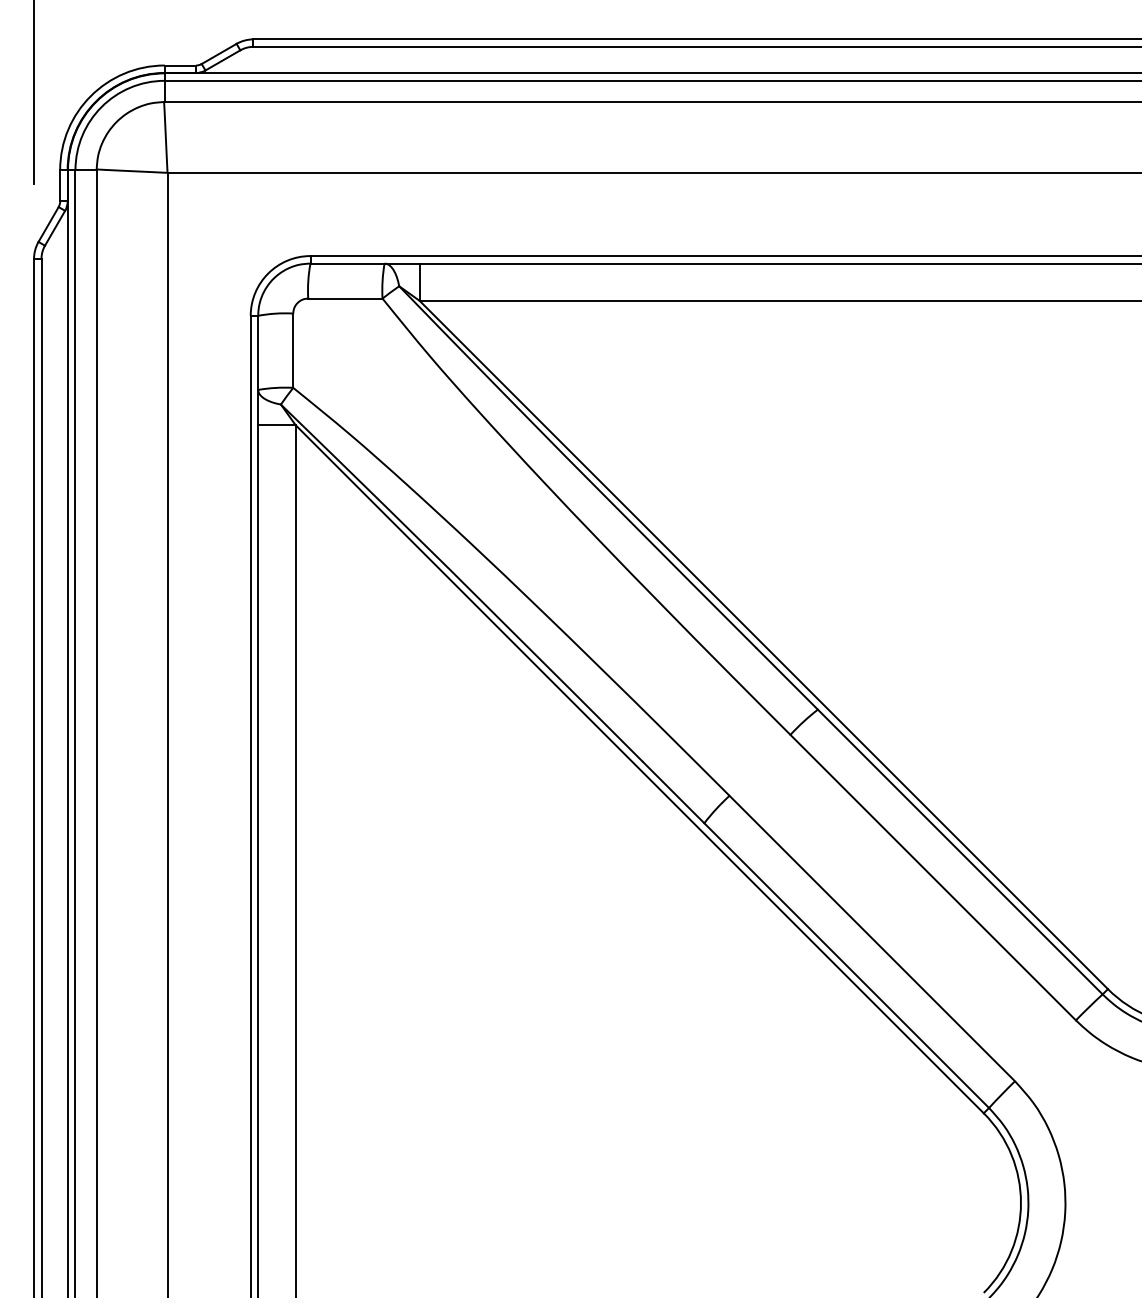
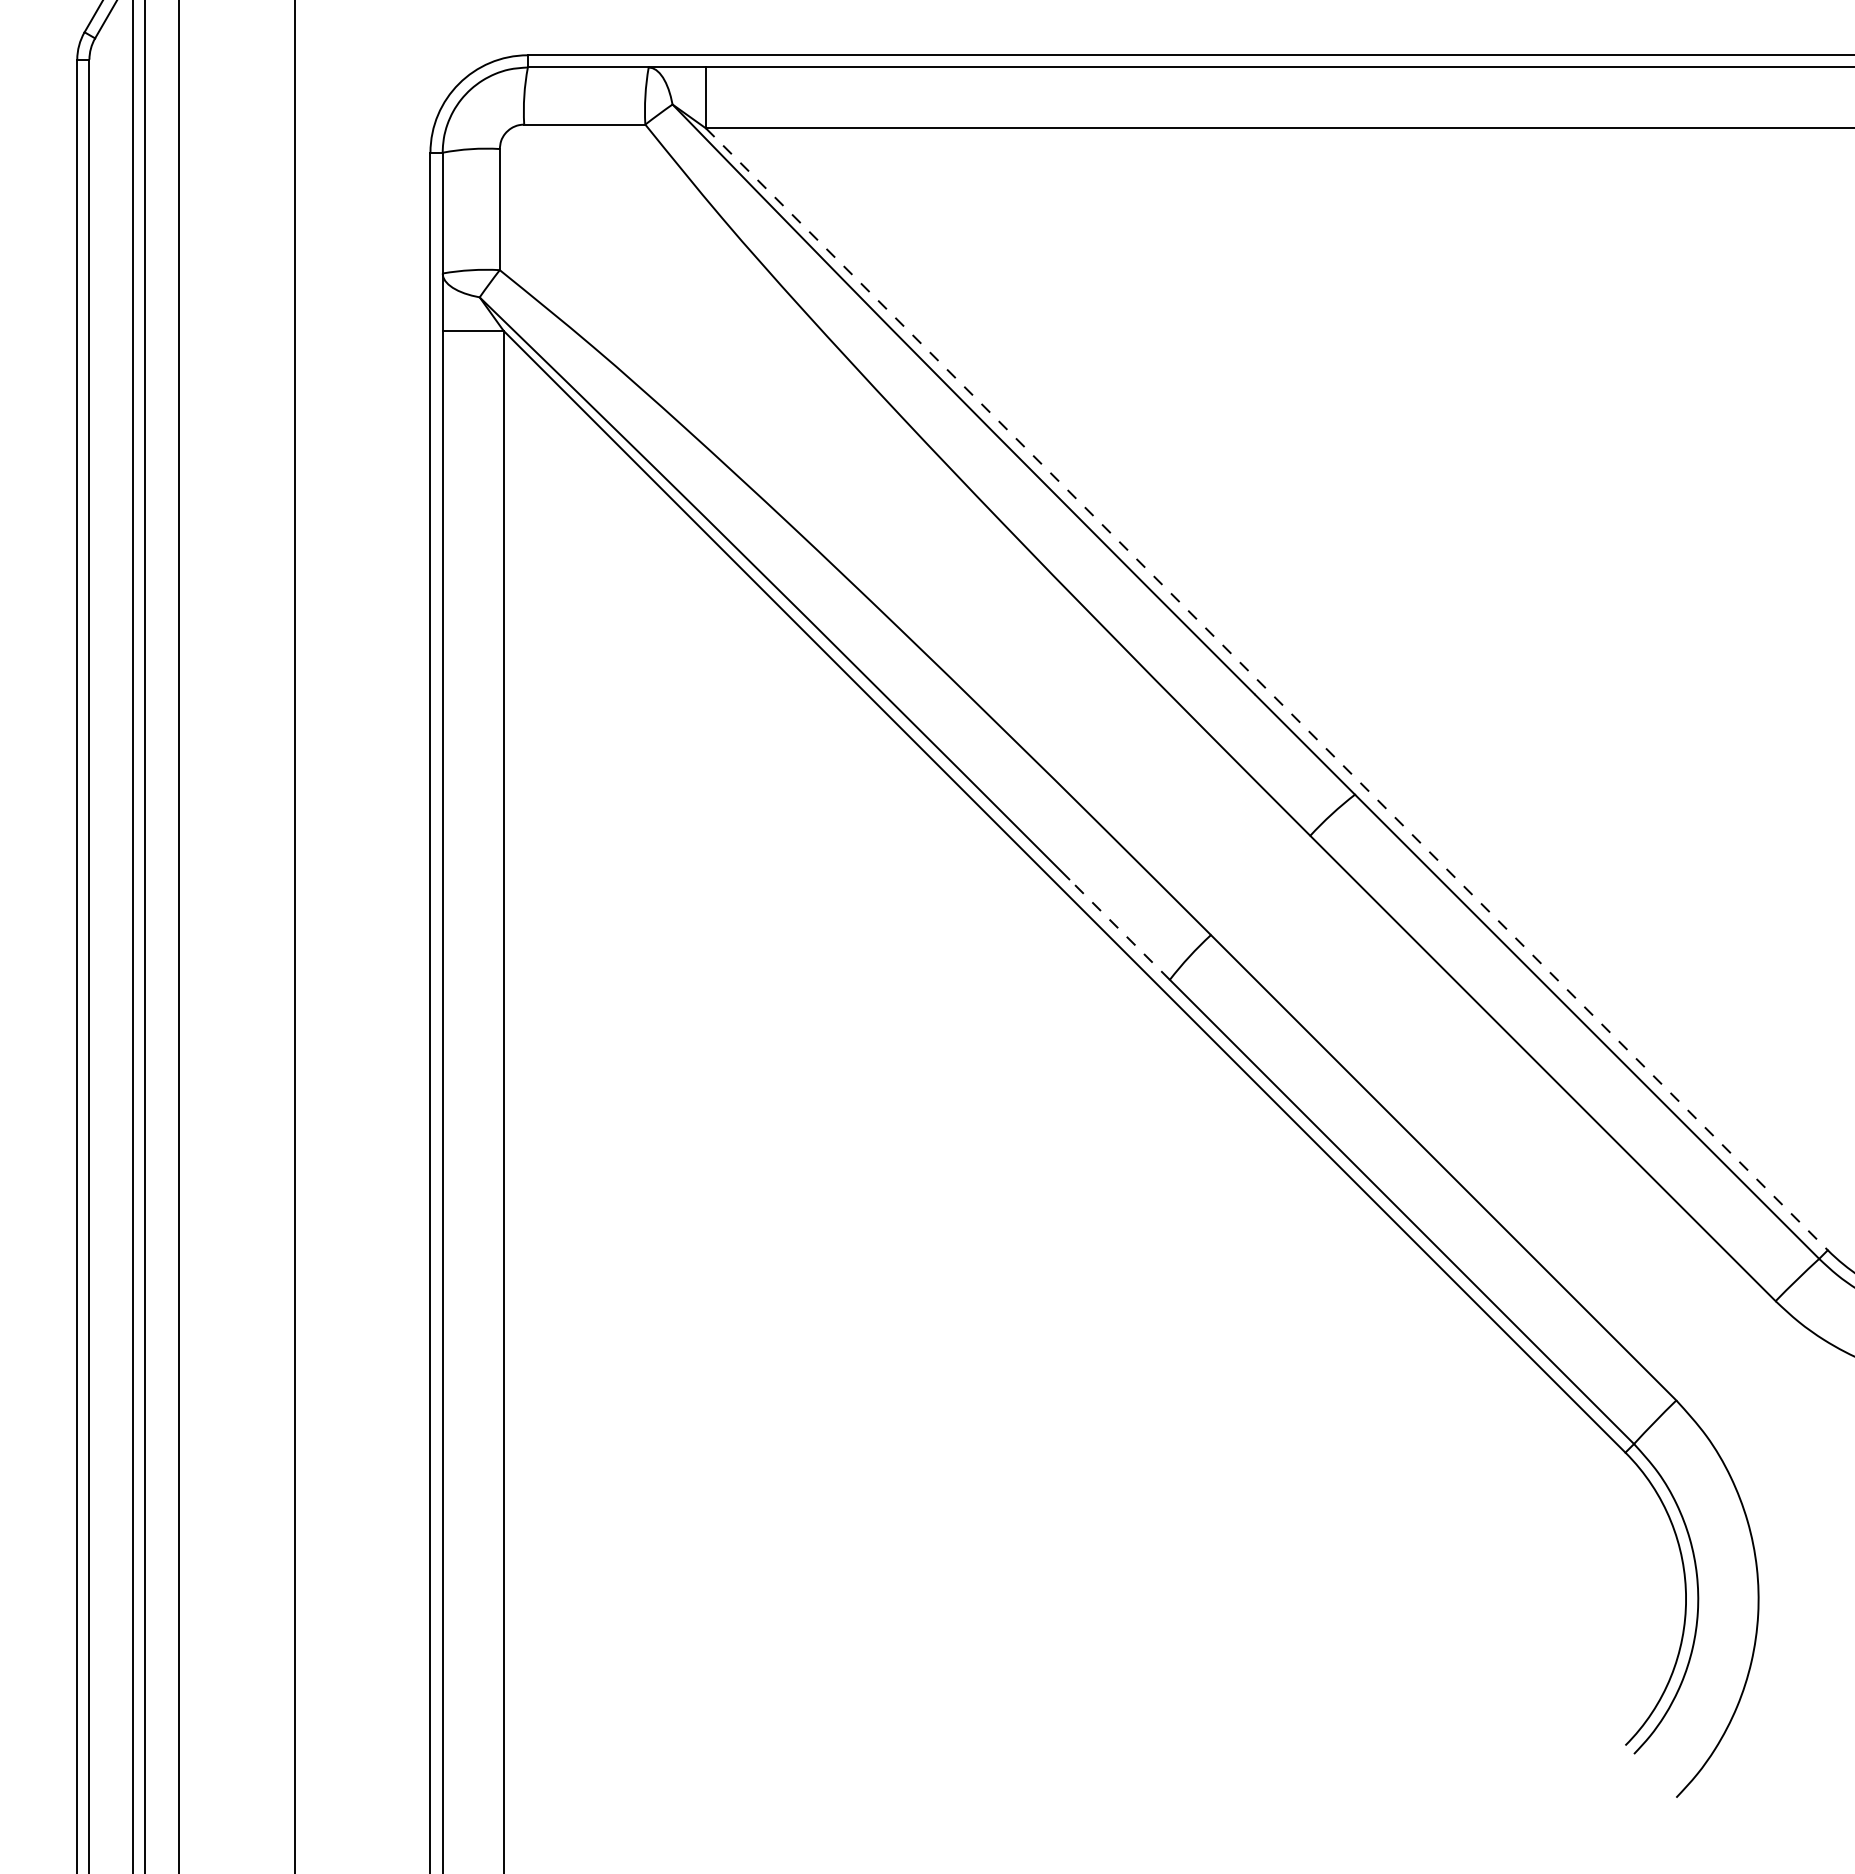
line: (763, 645) -> (1266, 690), solid -> dashed
line: (673, 792) -> (1119, 929), solid -> dashed

